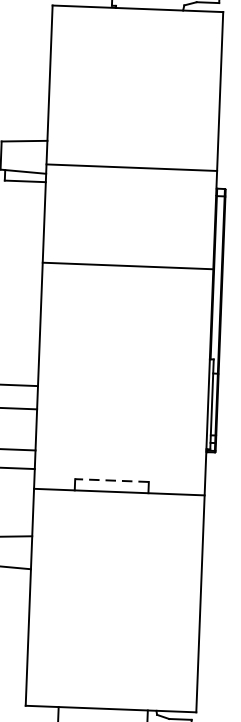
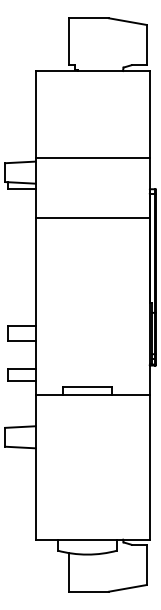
line: (131, 167) -> (92, 158), moved
line: (127, 266) -> (92, 218), moved
line: (112, 479) -> (87, 386), dashed -> solid

